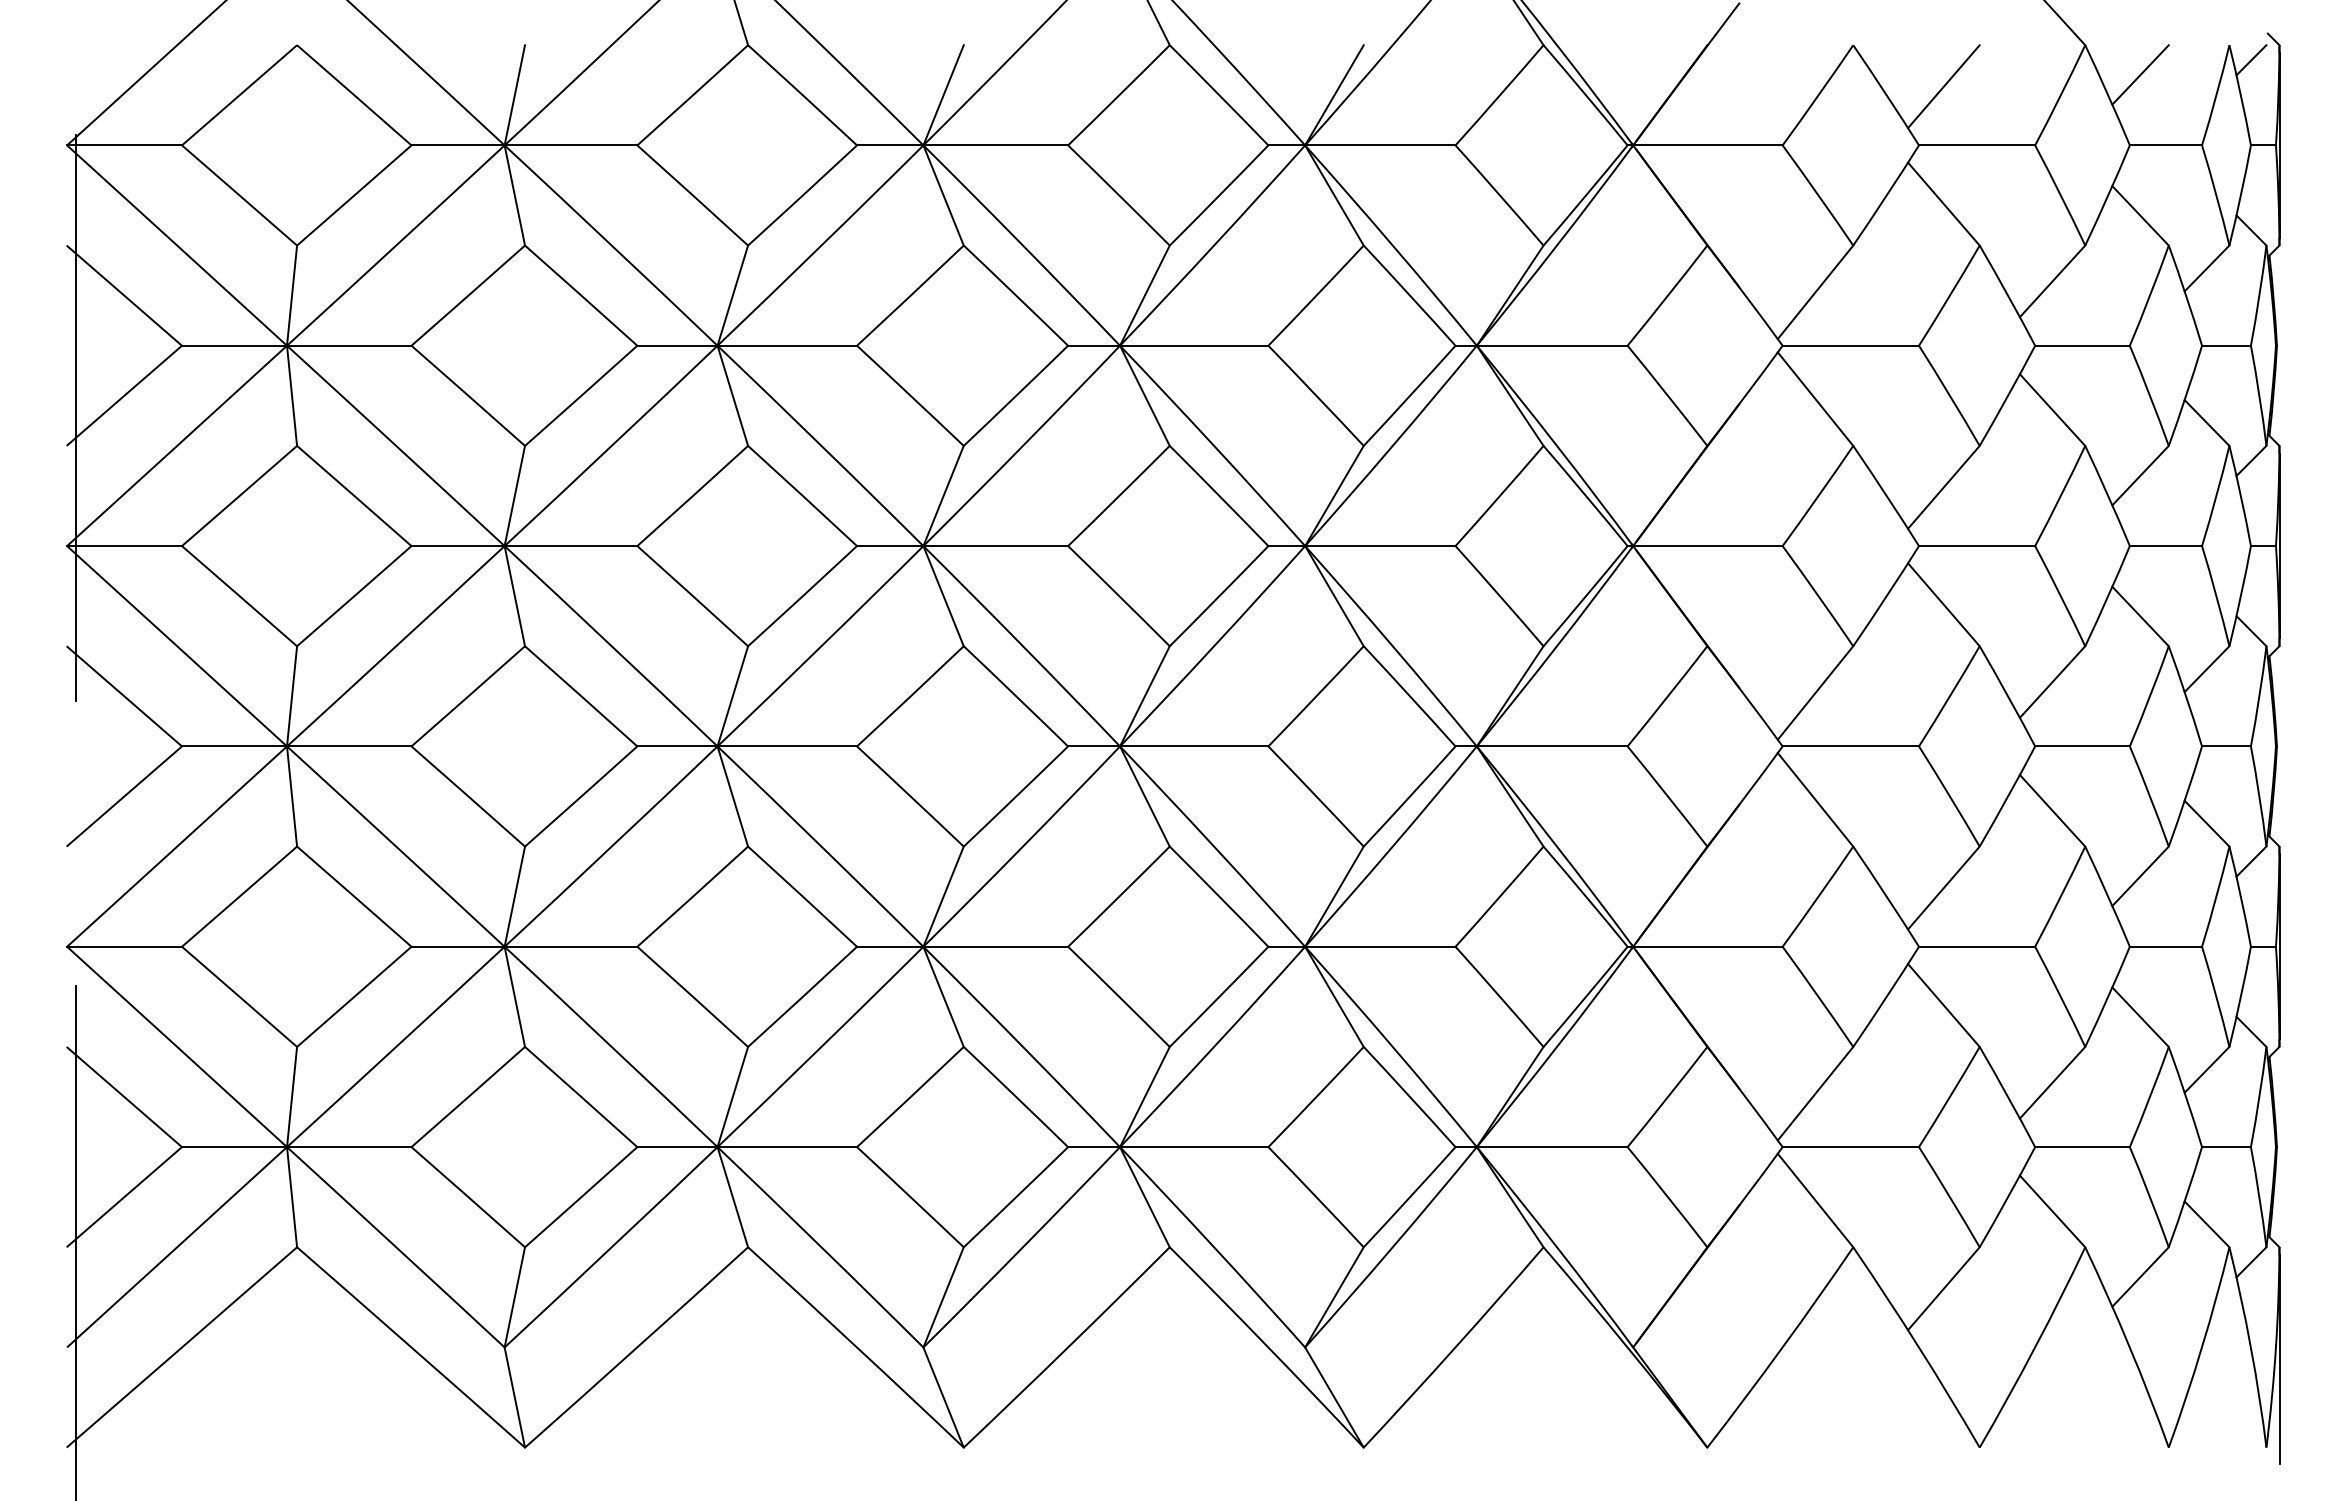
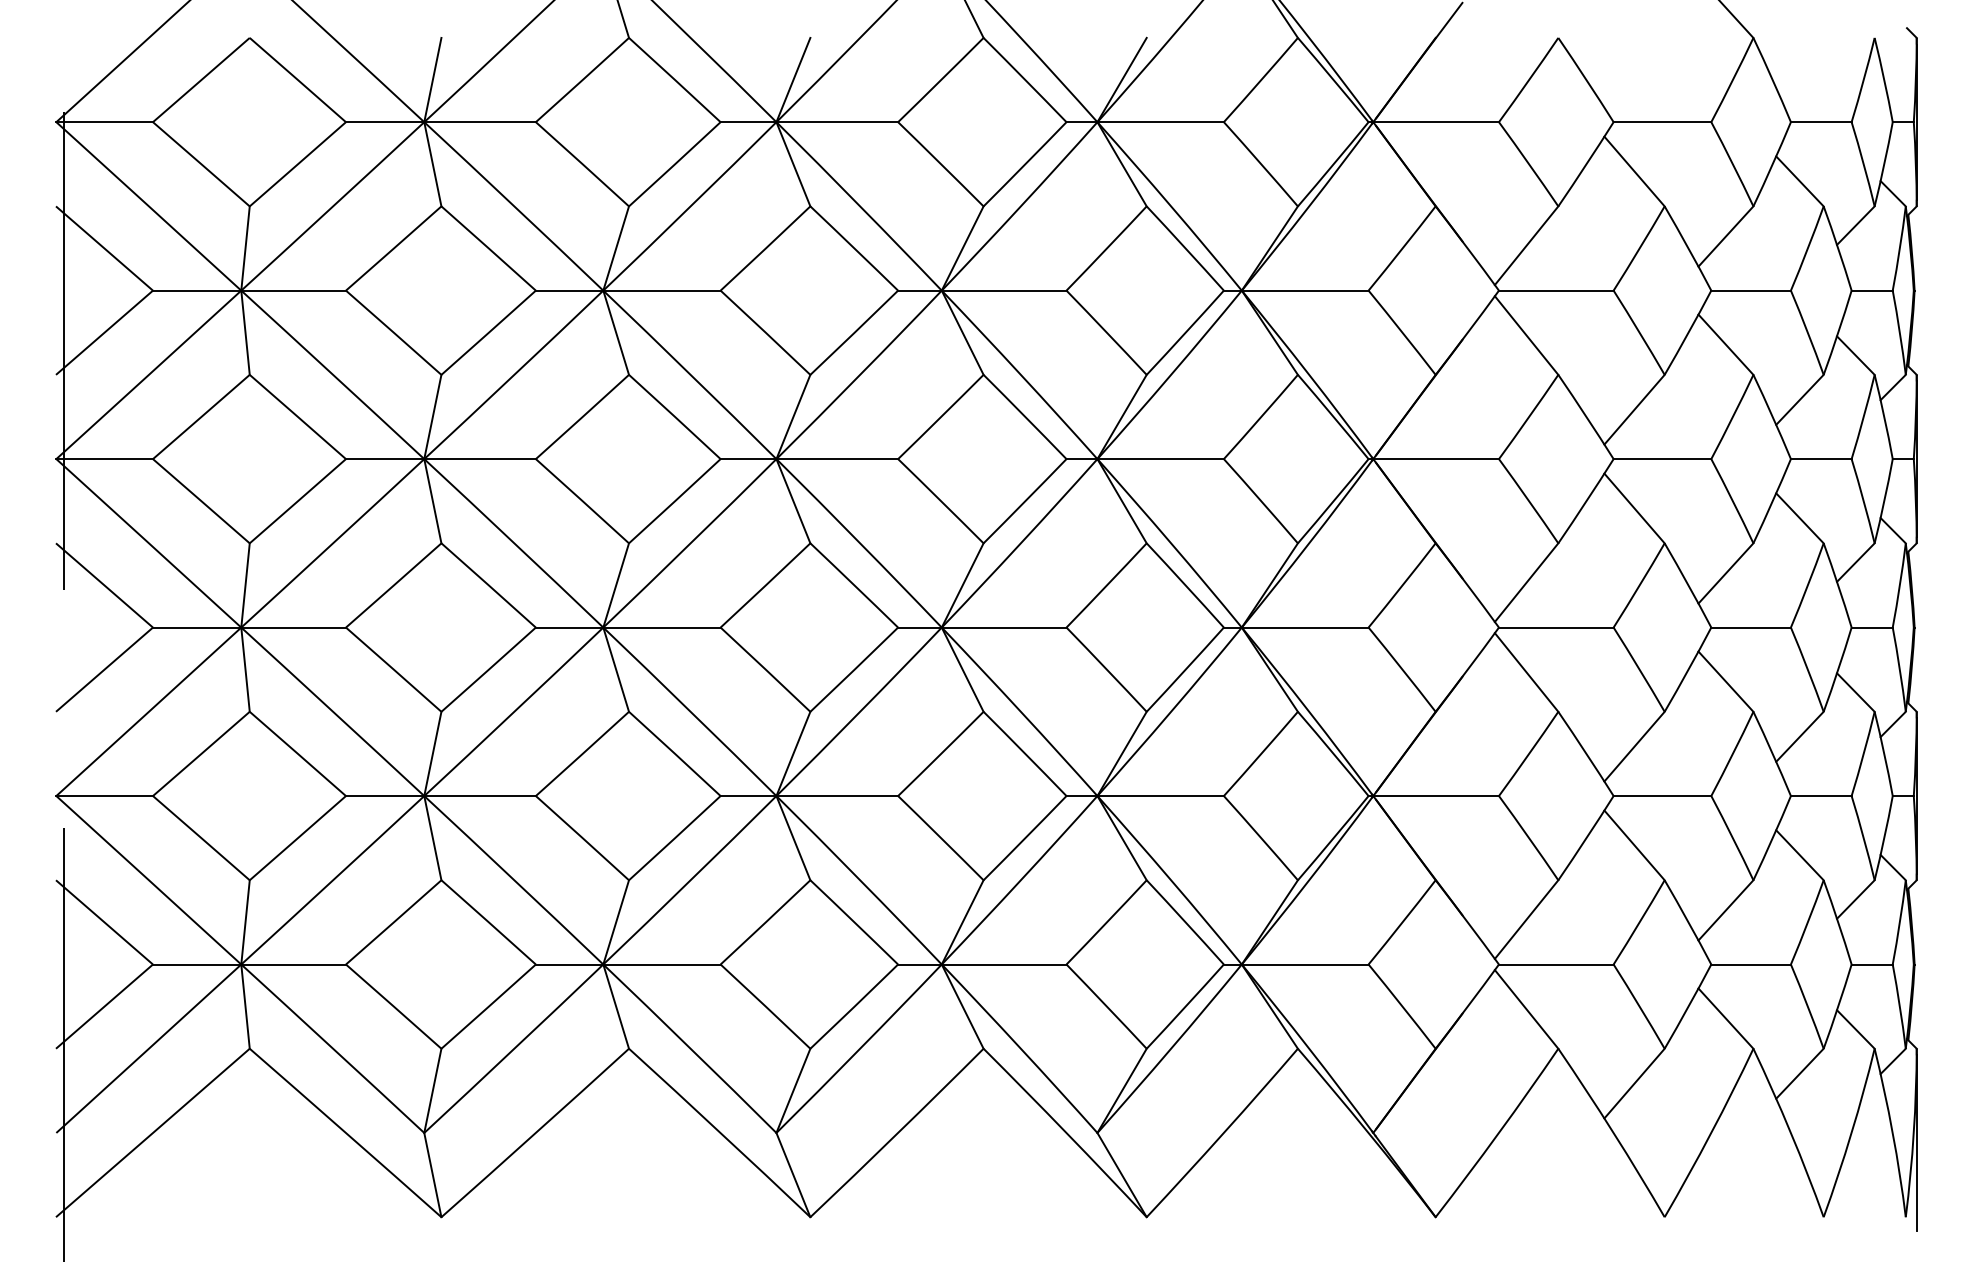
line: (2251, 60) -> (1893, 50), removed
line: (2140, 74) -> (1799, 62), removed
line: (1943, 86) -> (1634, 72), removed

